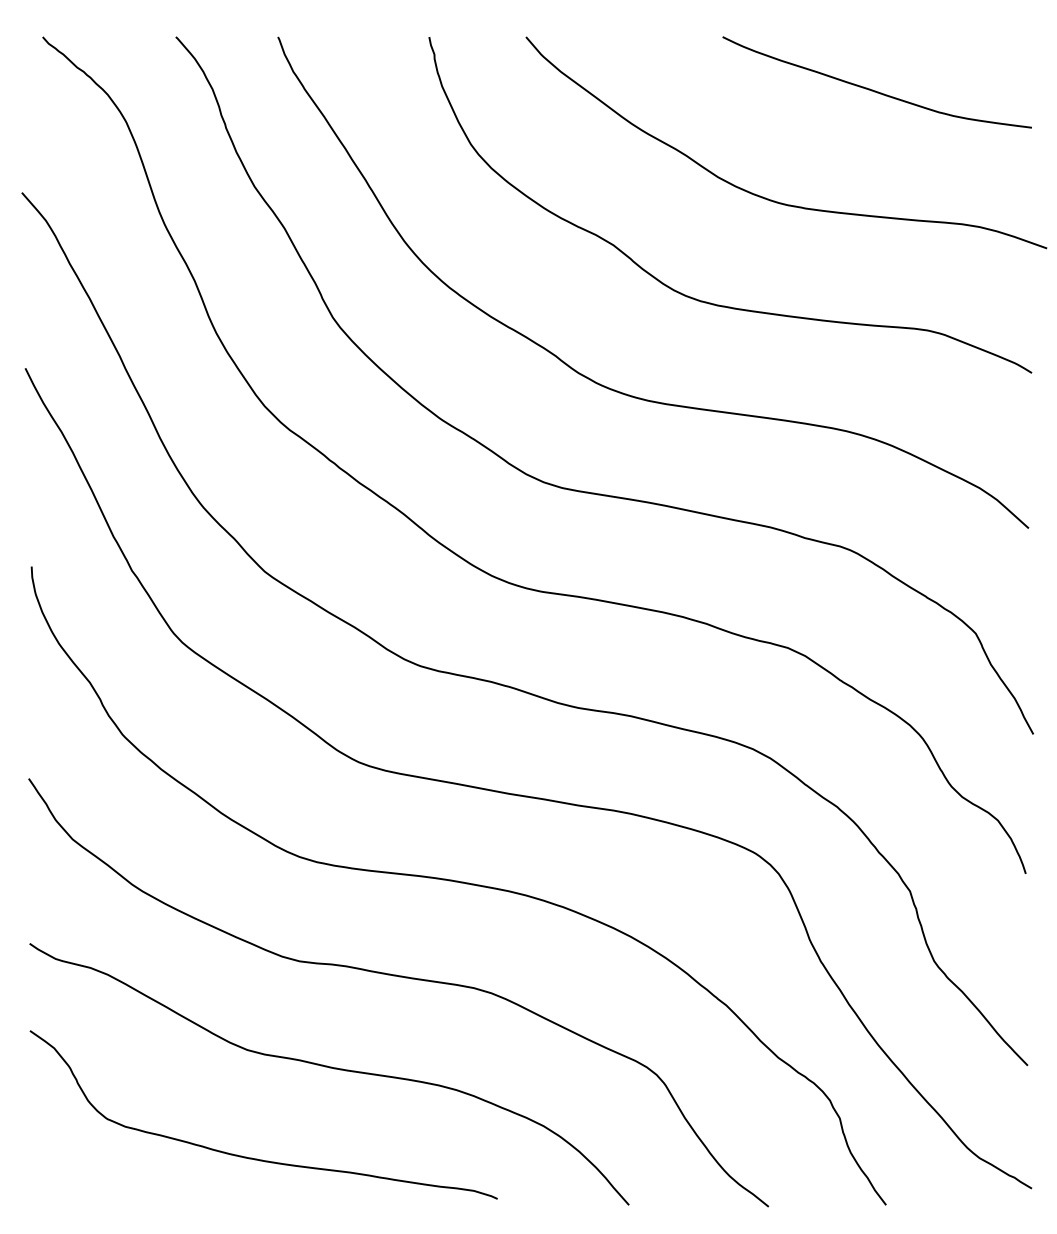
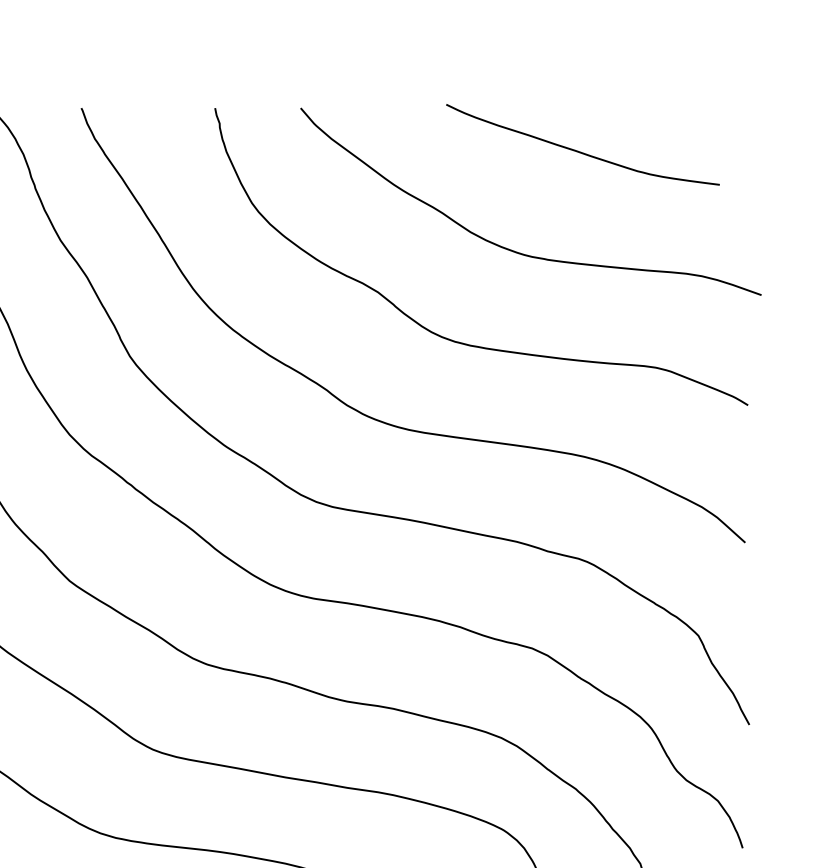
curve: (872, 89) -> (578, 151), moved

